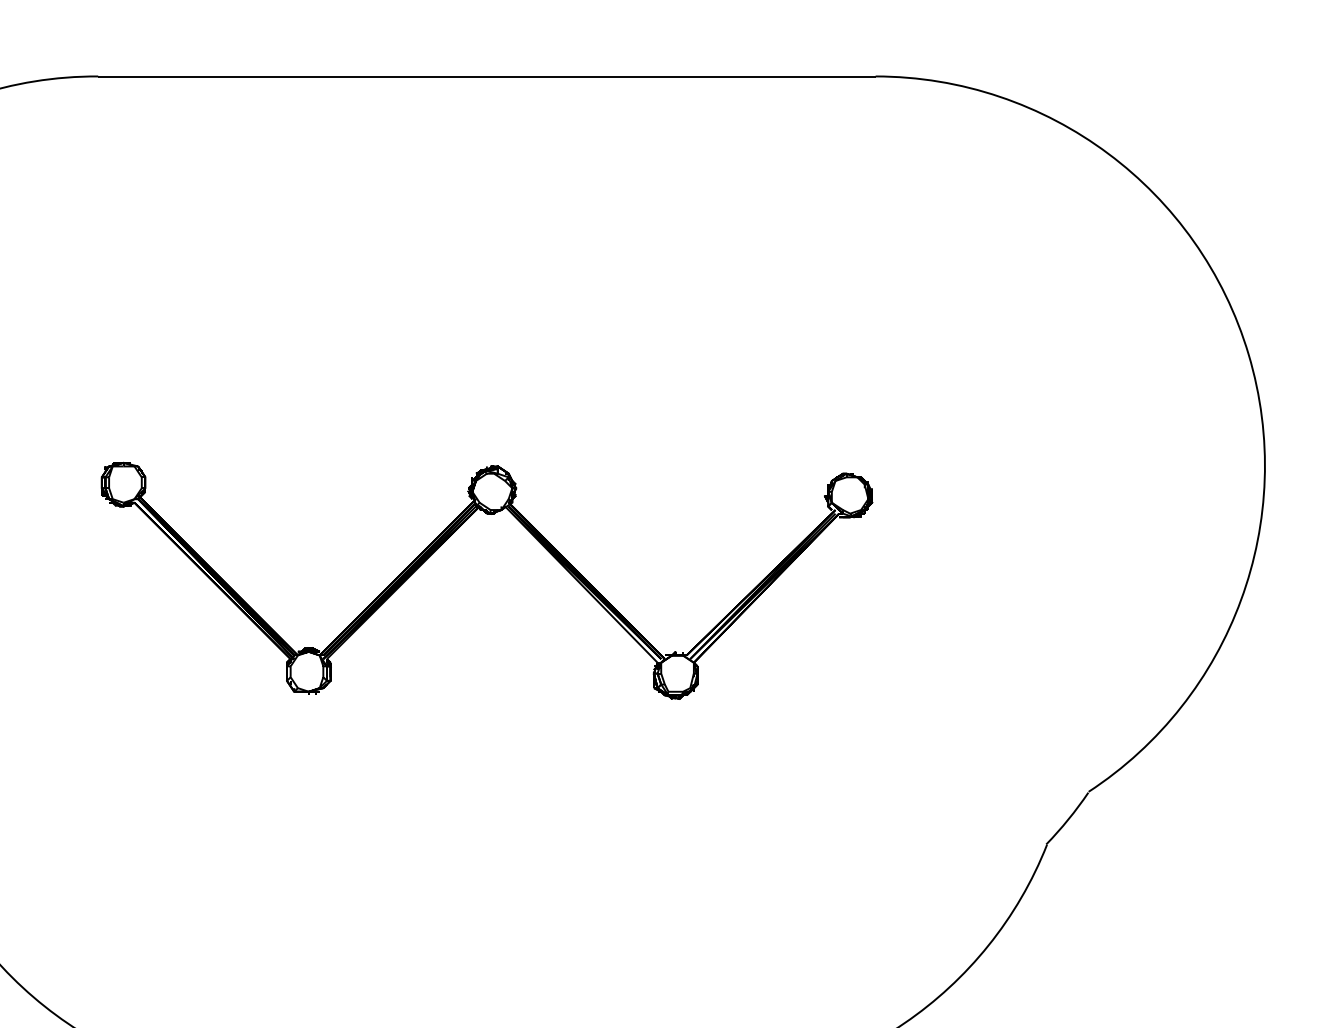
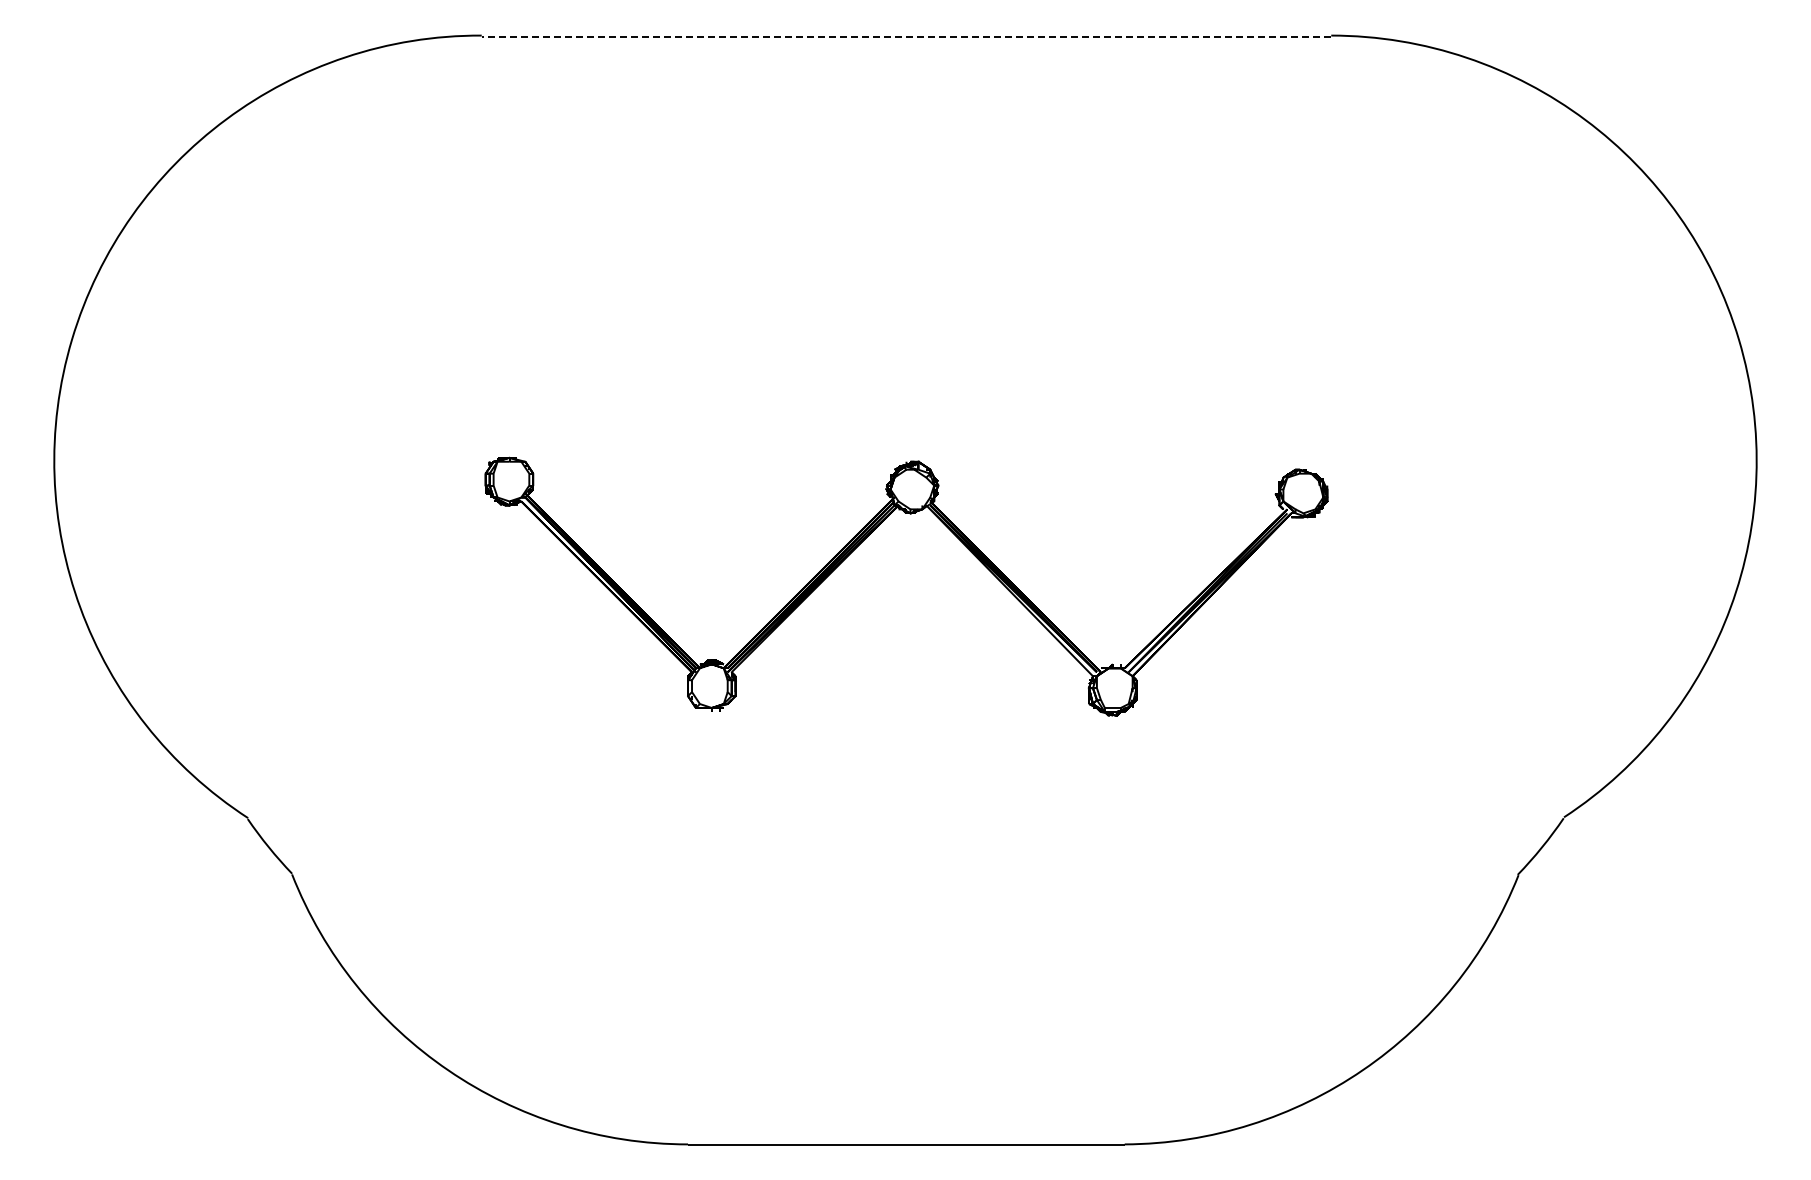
line: (486, 77) -> (906, 36), solid -> dashed

